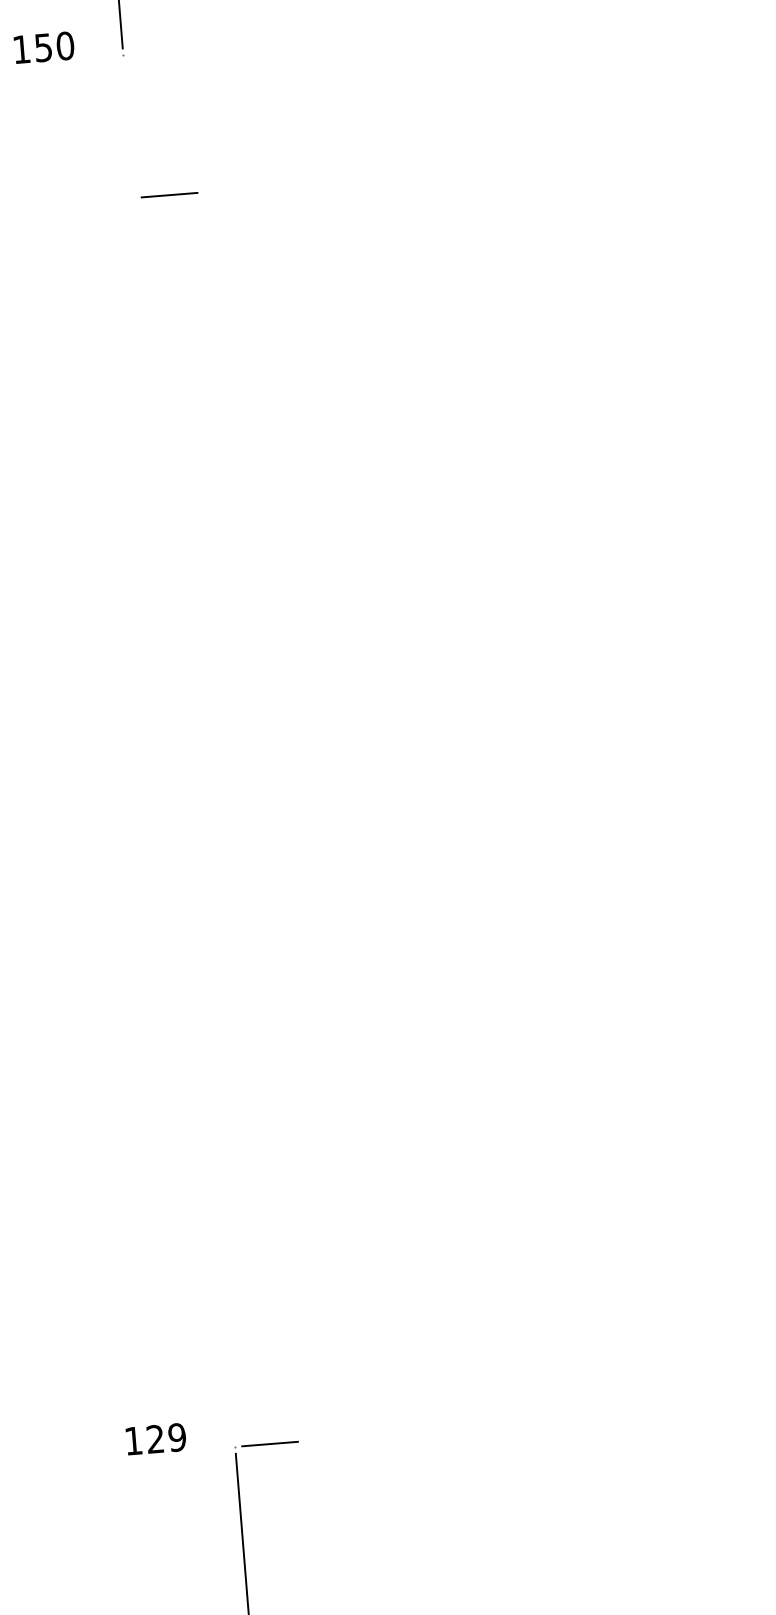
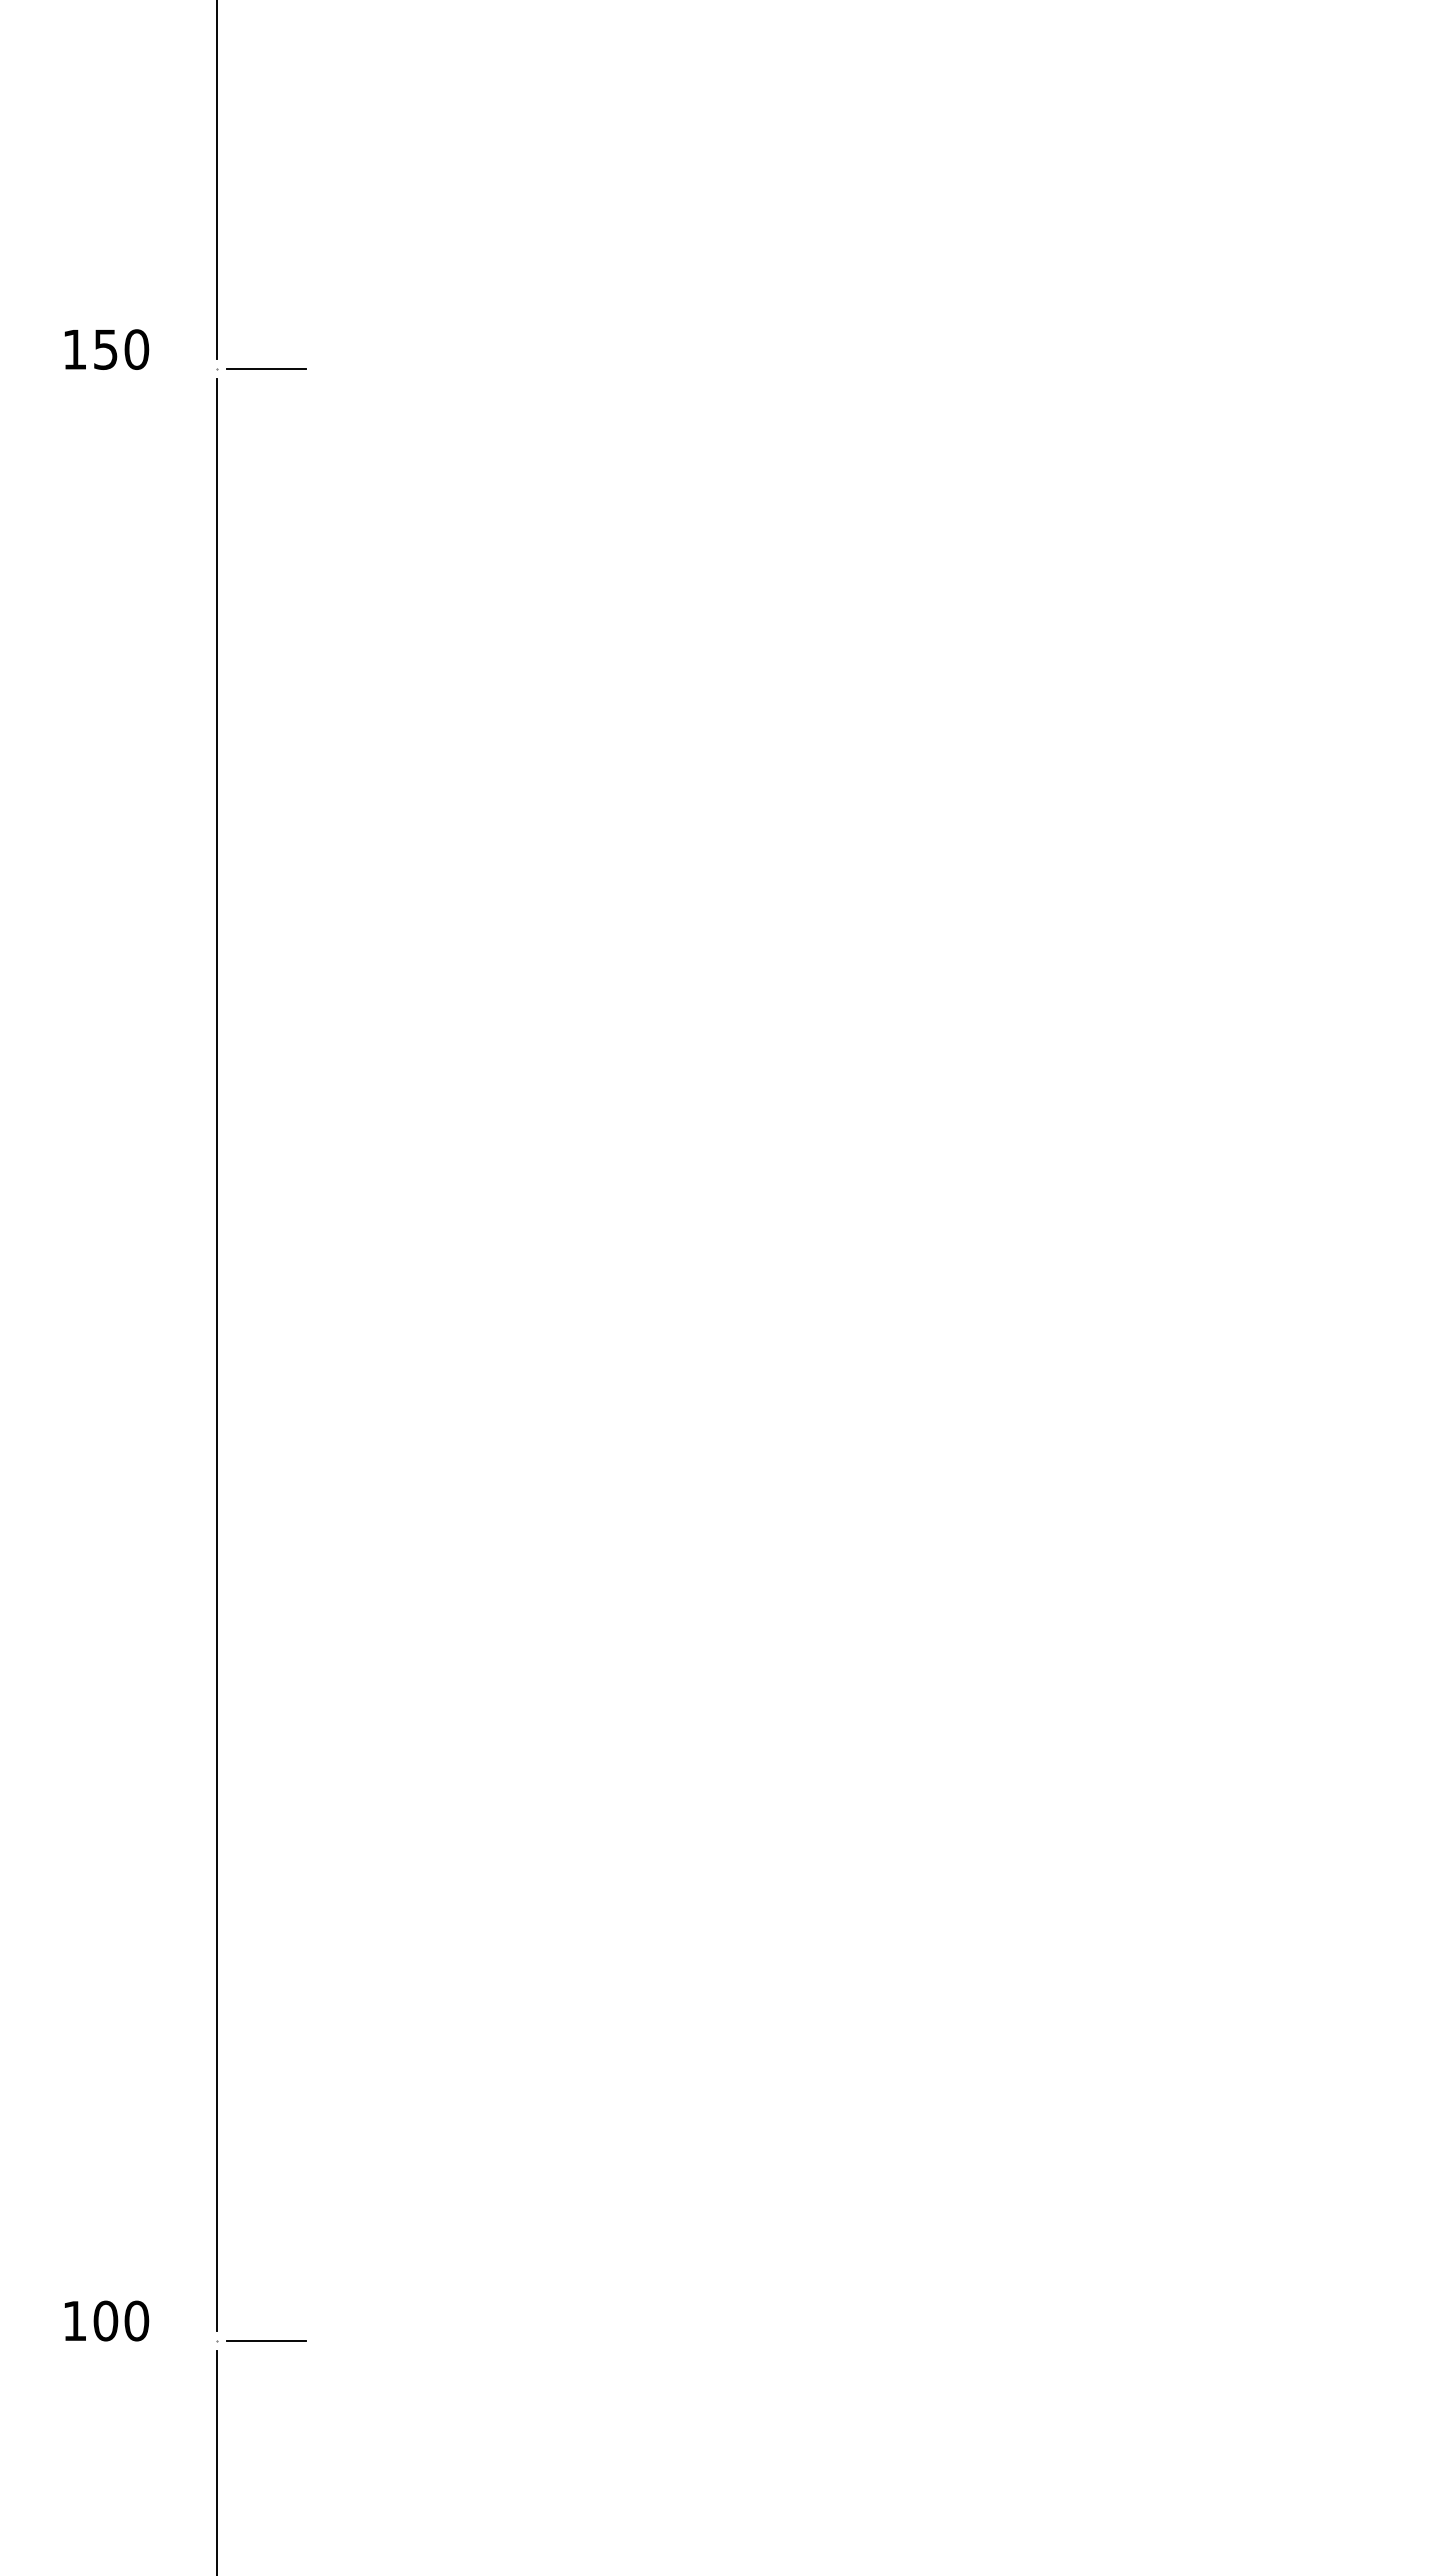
line: (169, 194) -> (266, 368), moved
line: (179, 750) -> (217, 1354), added
text: (166, 1437) -> (121, 2320), 129 -> 100

